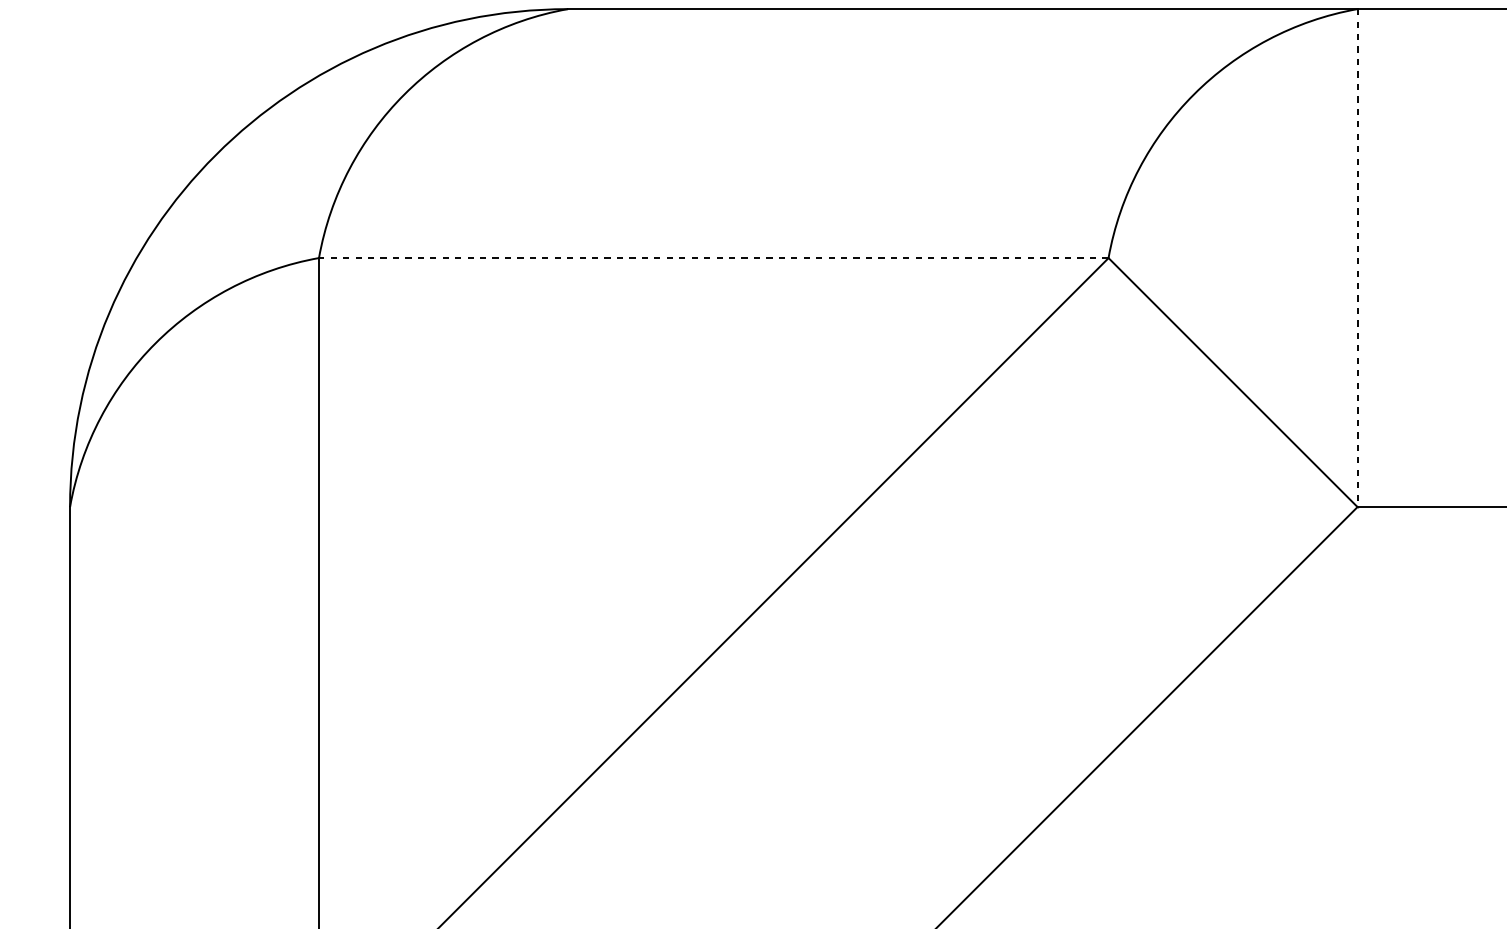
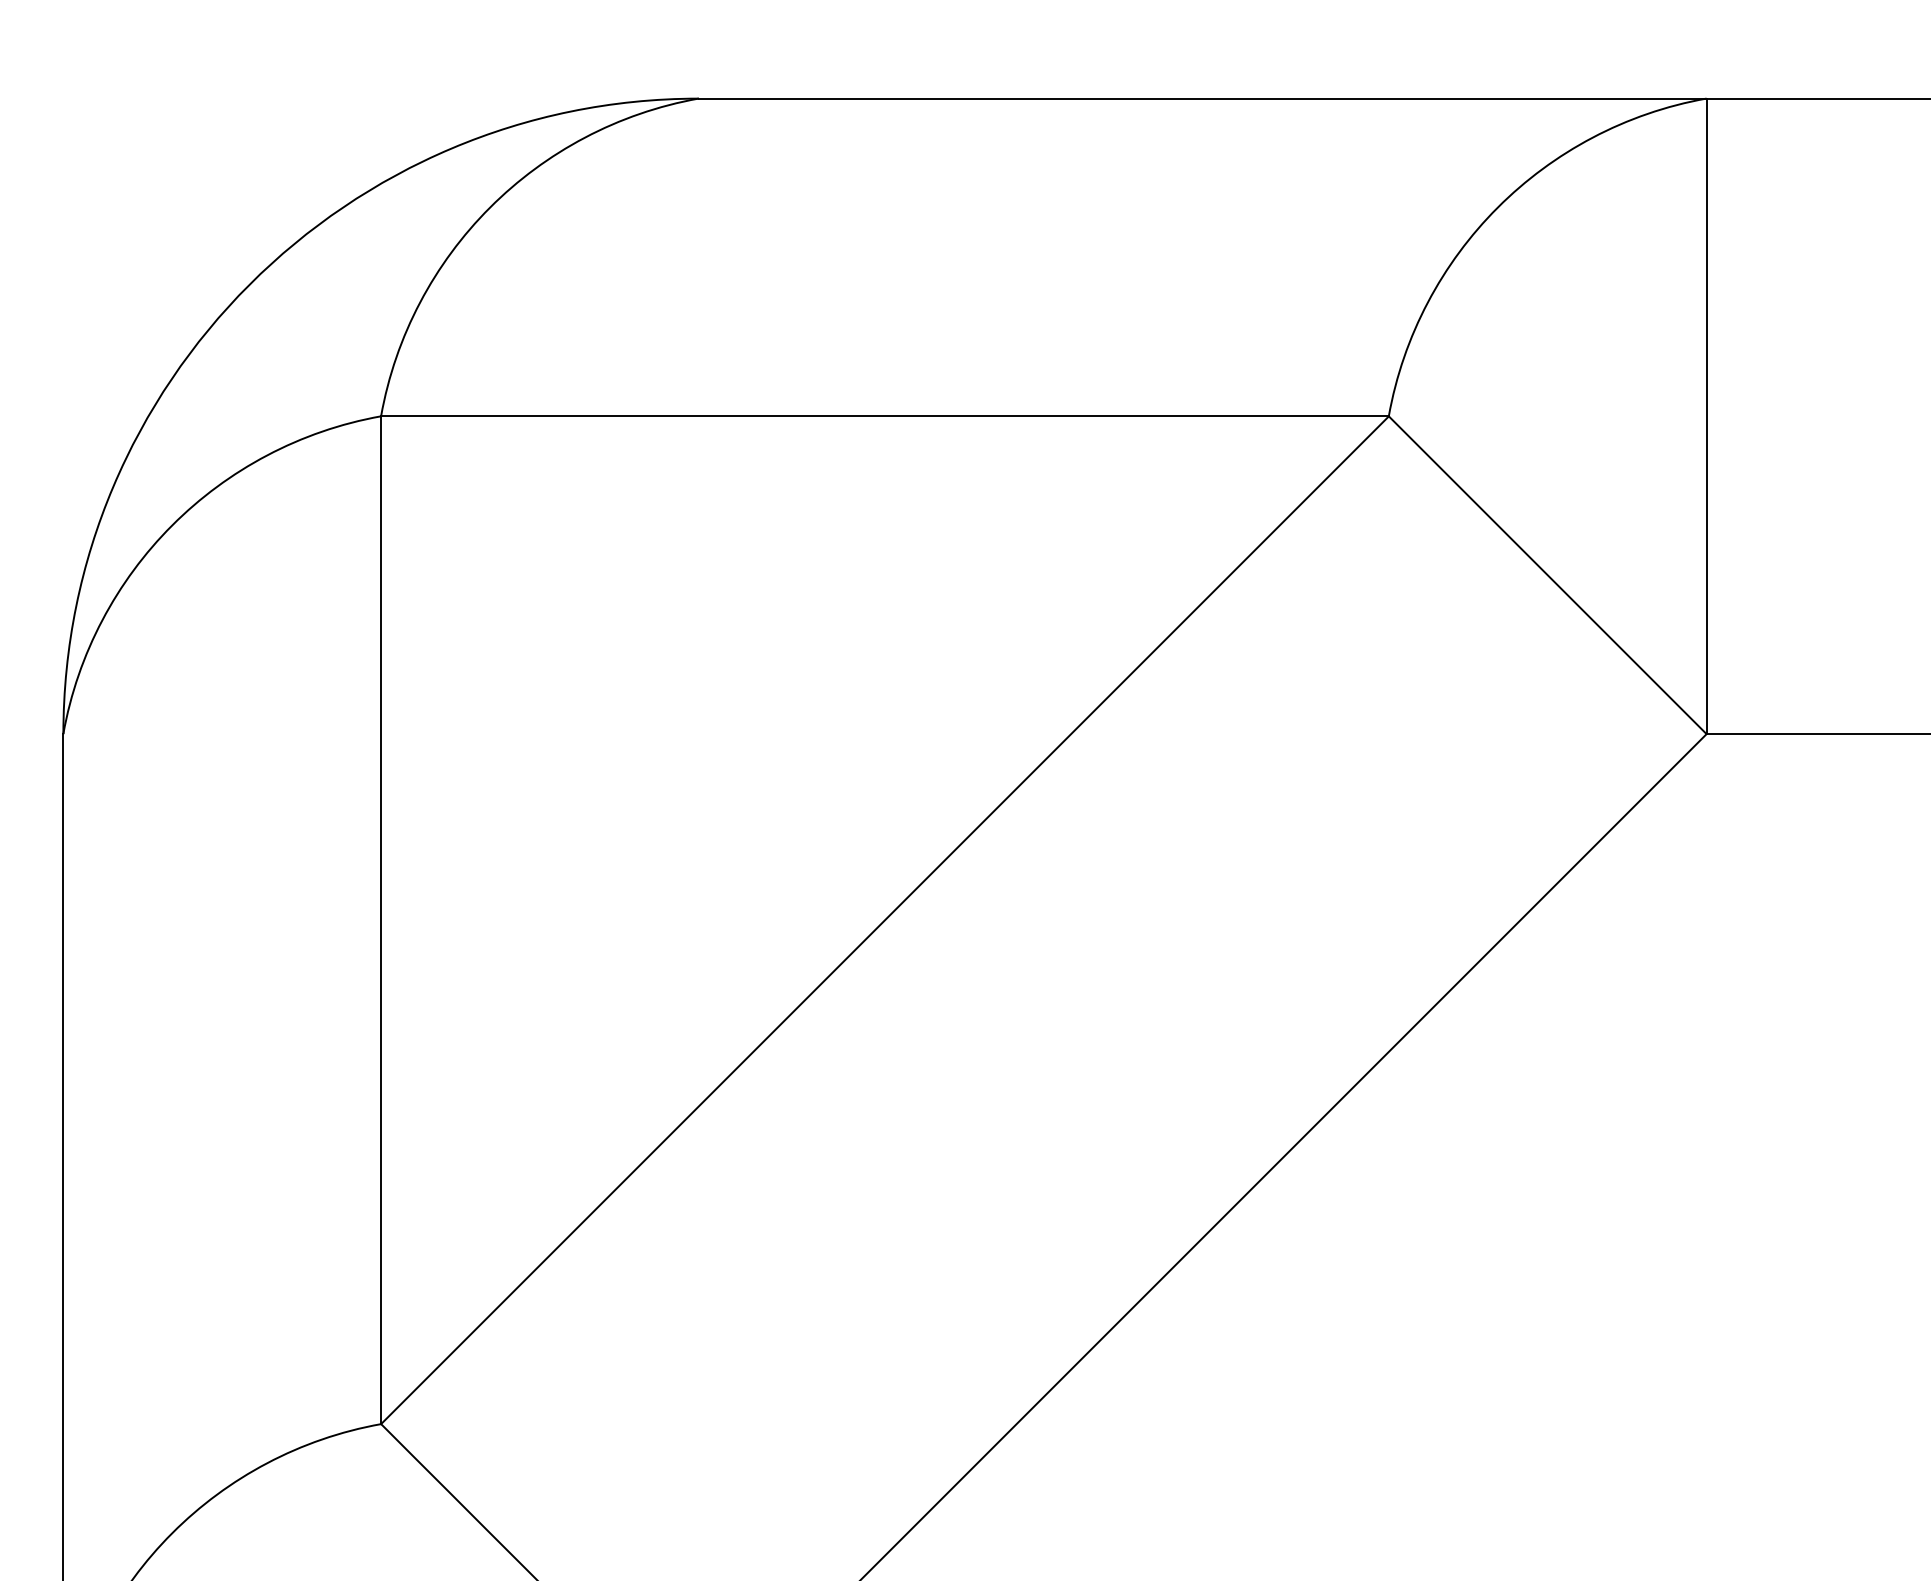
line: (714, 258) -> (885, 416), dashed -> solid
line: (1357, 258) -> (1706, 416), dashed -> solid

